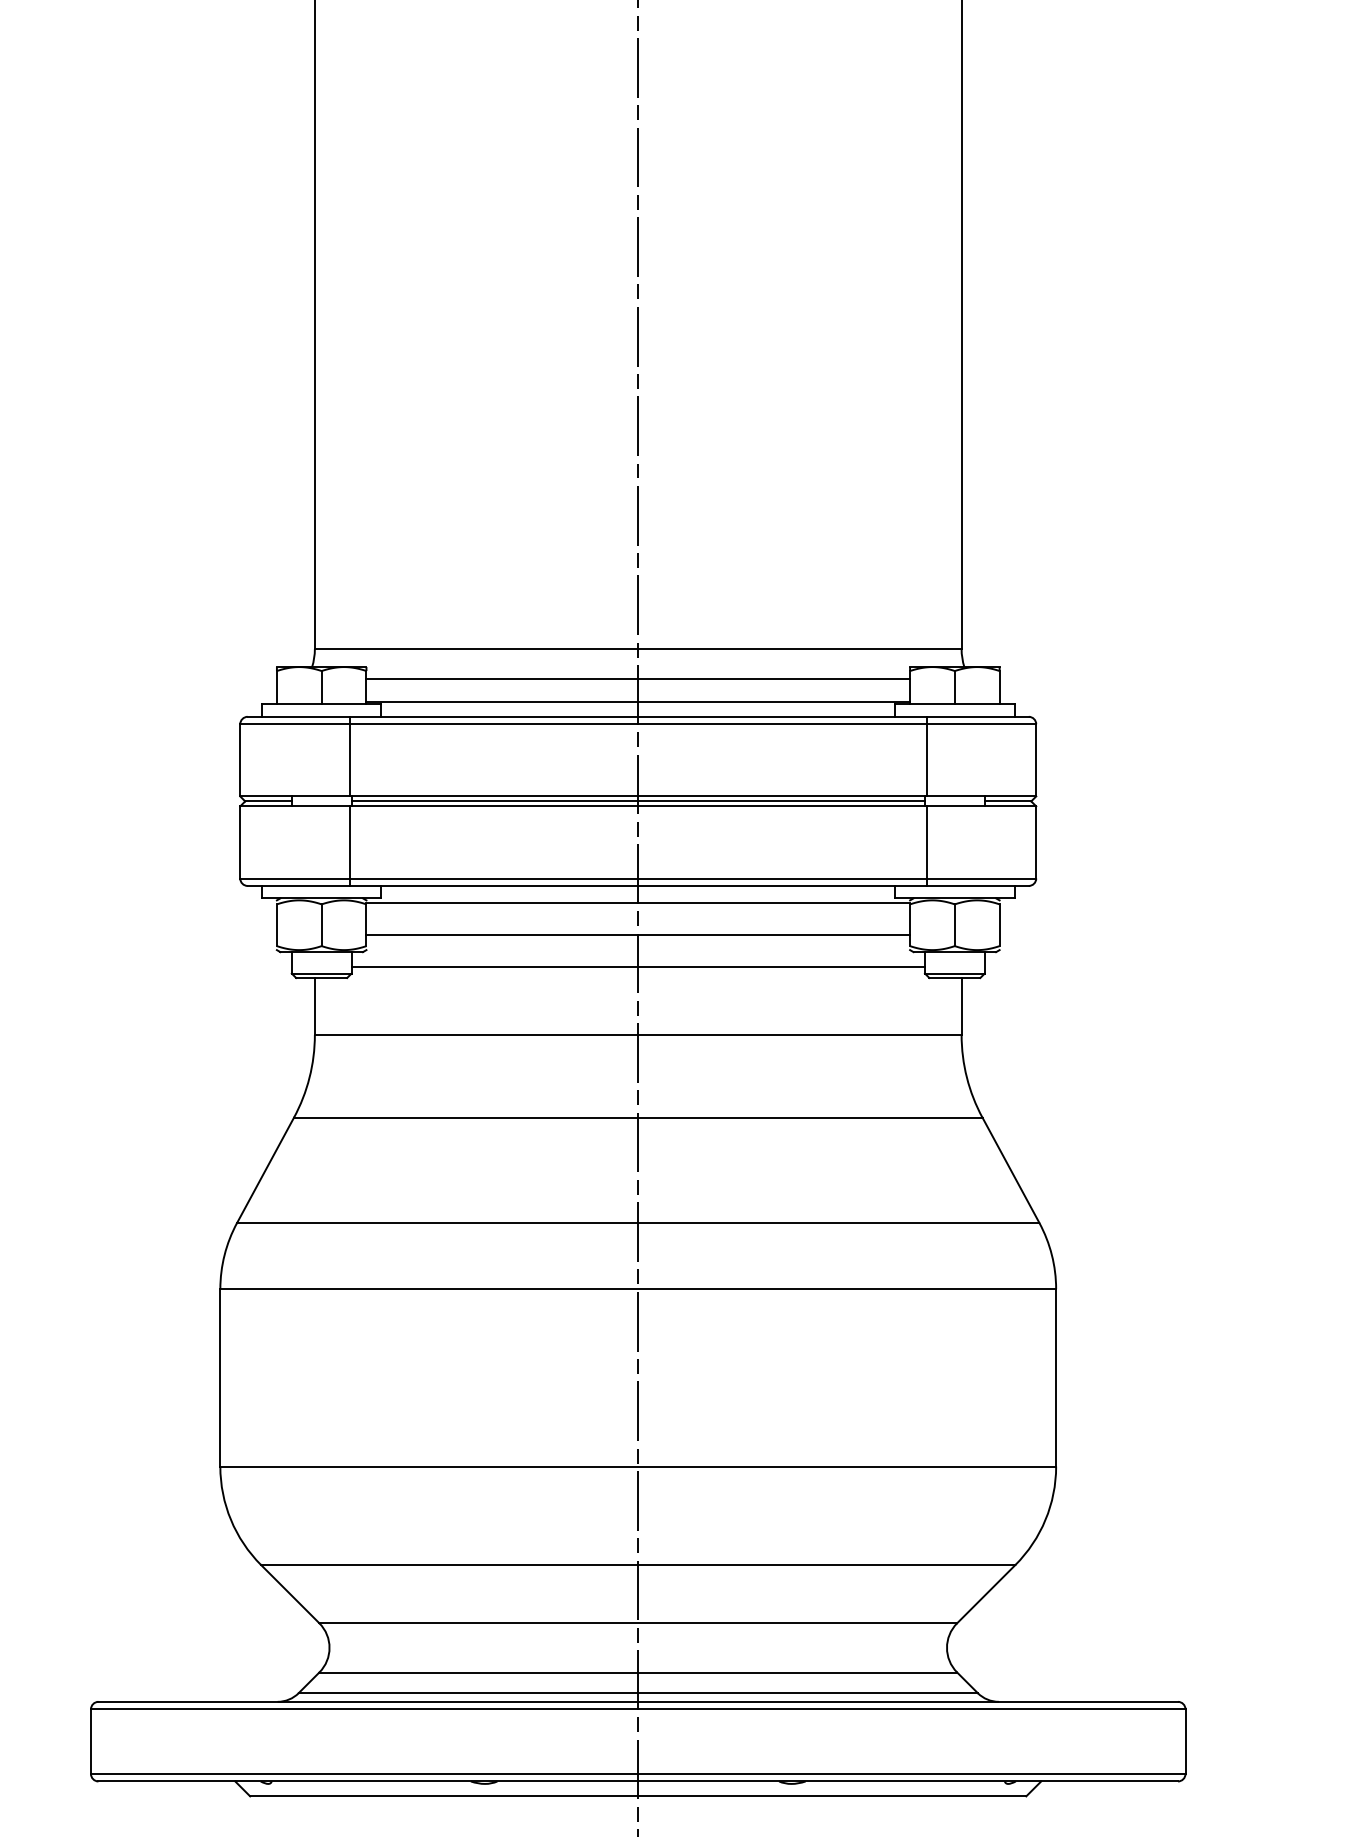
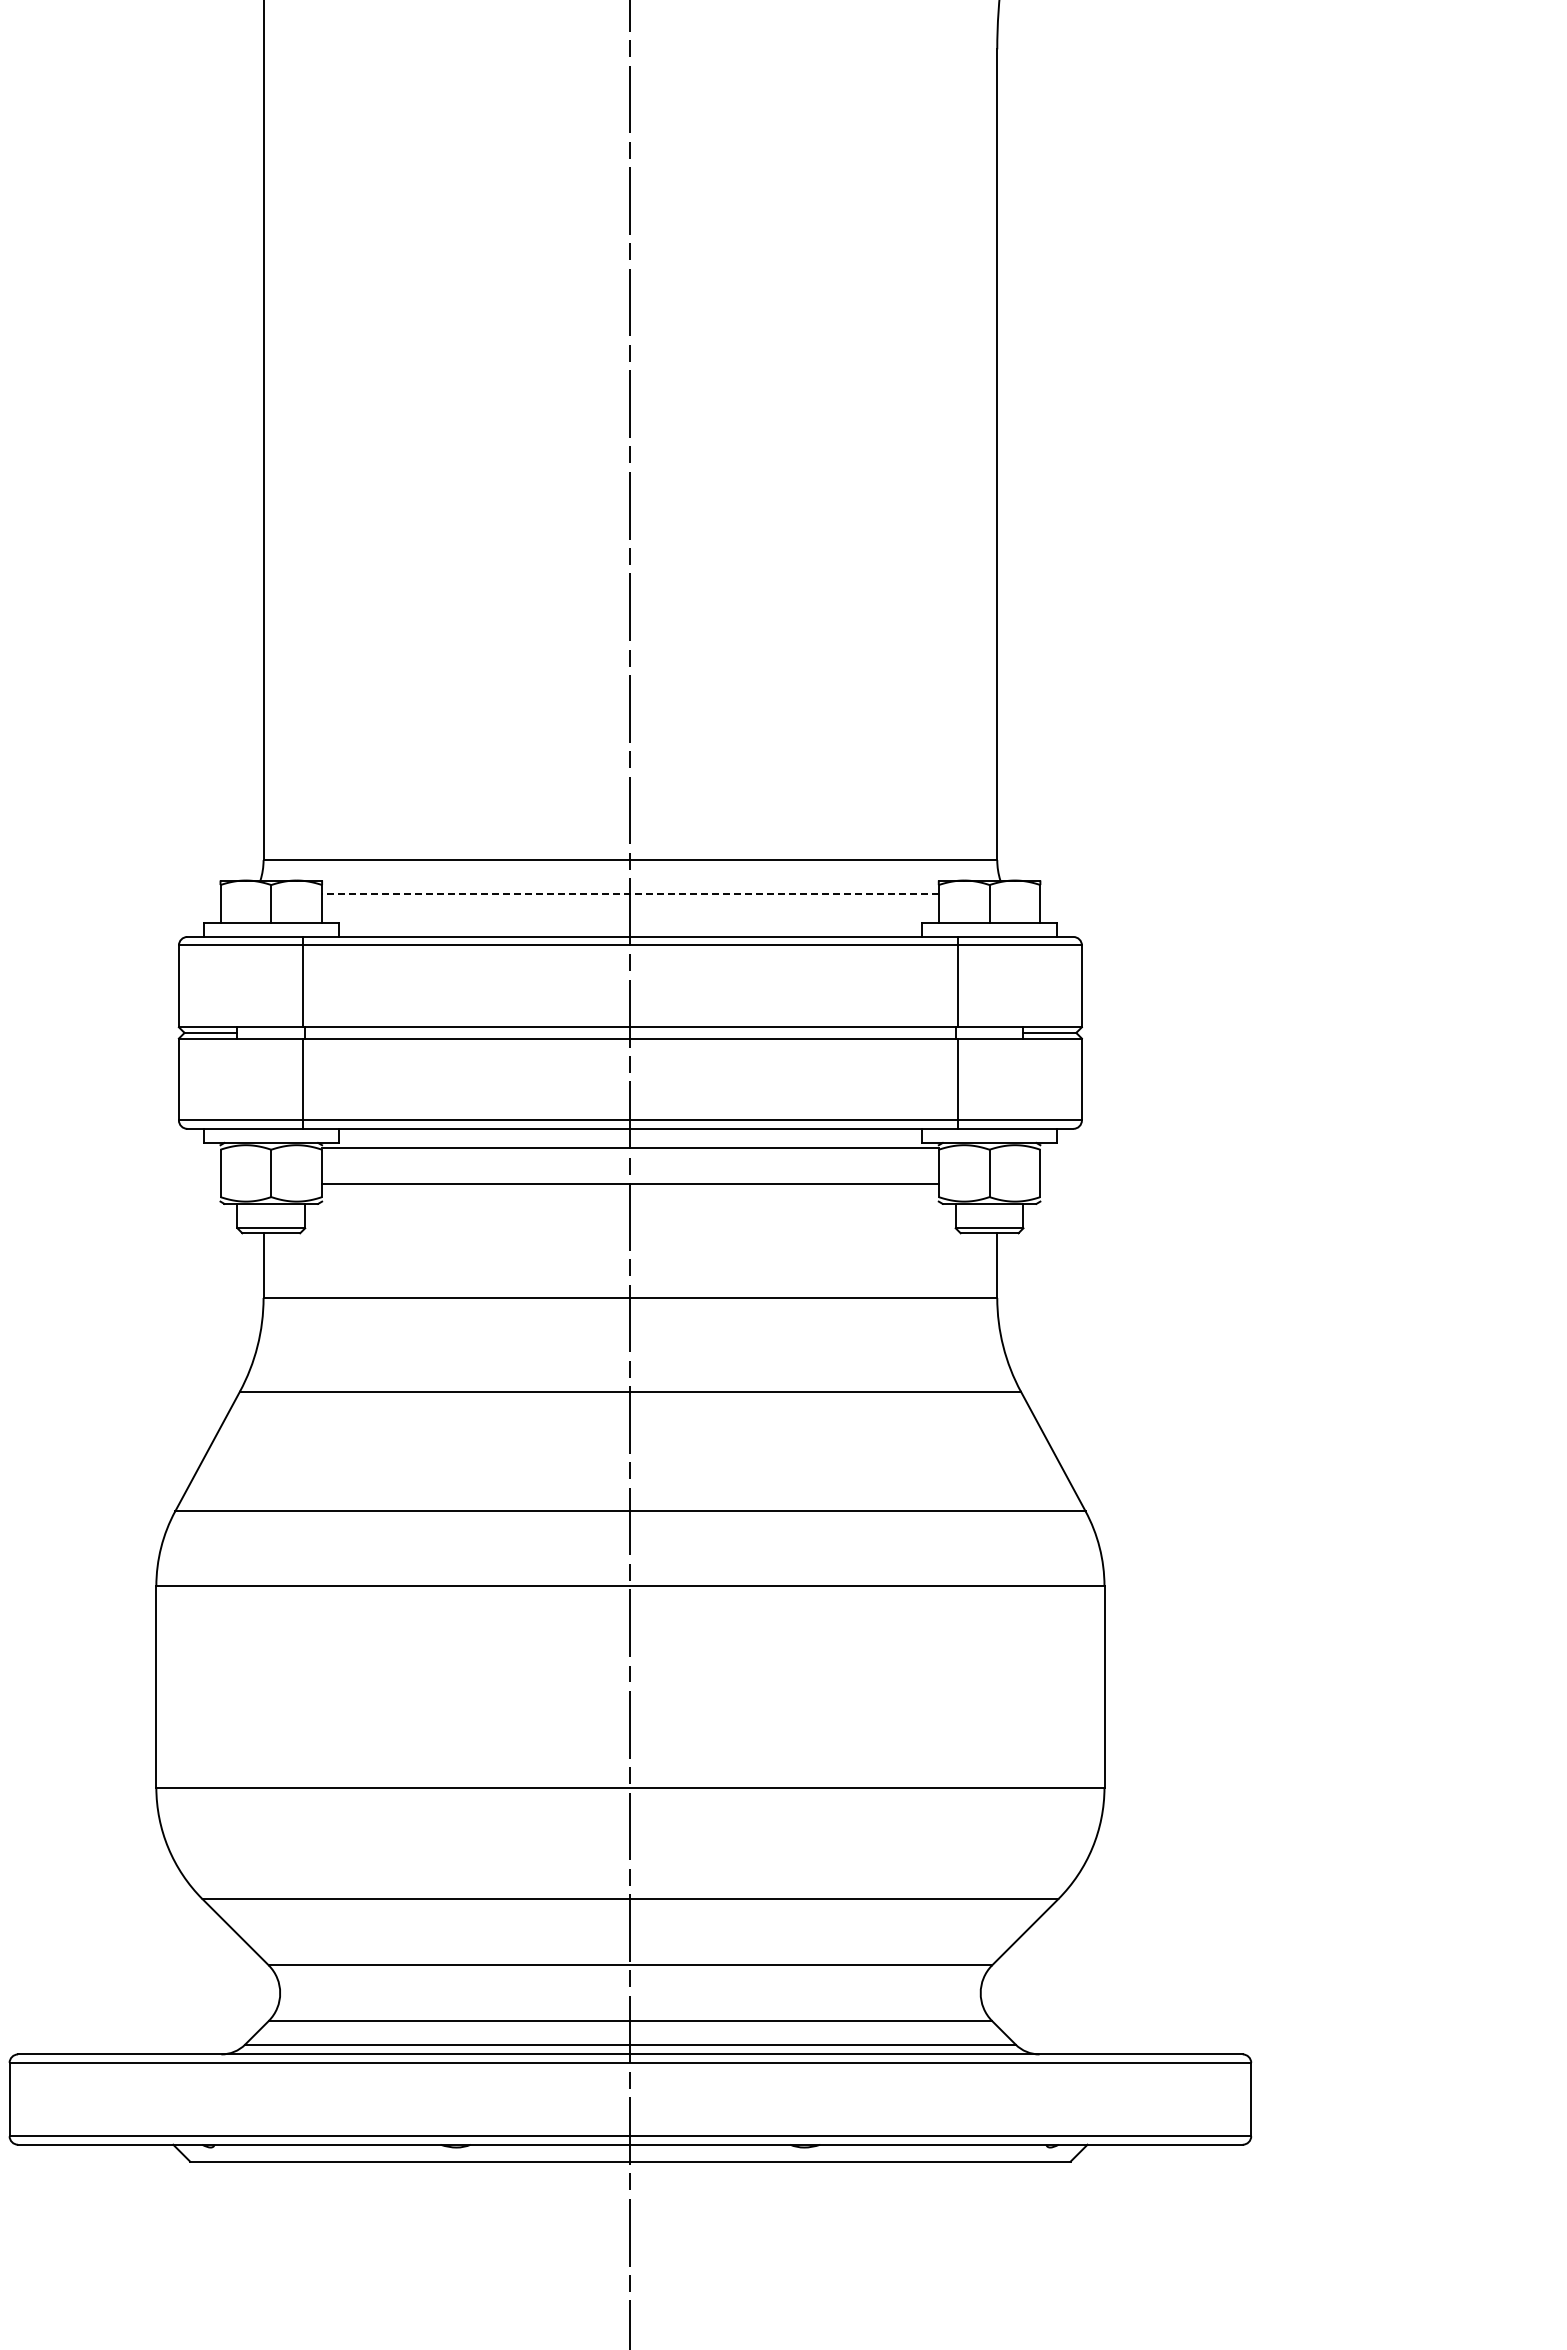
line: (637, 679) -> (629, 894), solid -> dashed
line: (638, 702) -> (630, 920), removed
line: (638, 801) -> (630, 1032), removed
line: (638, 966) -> (630, 1220), removed

